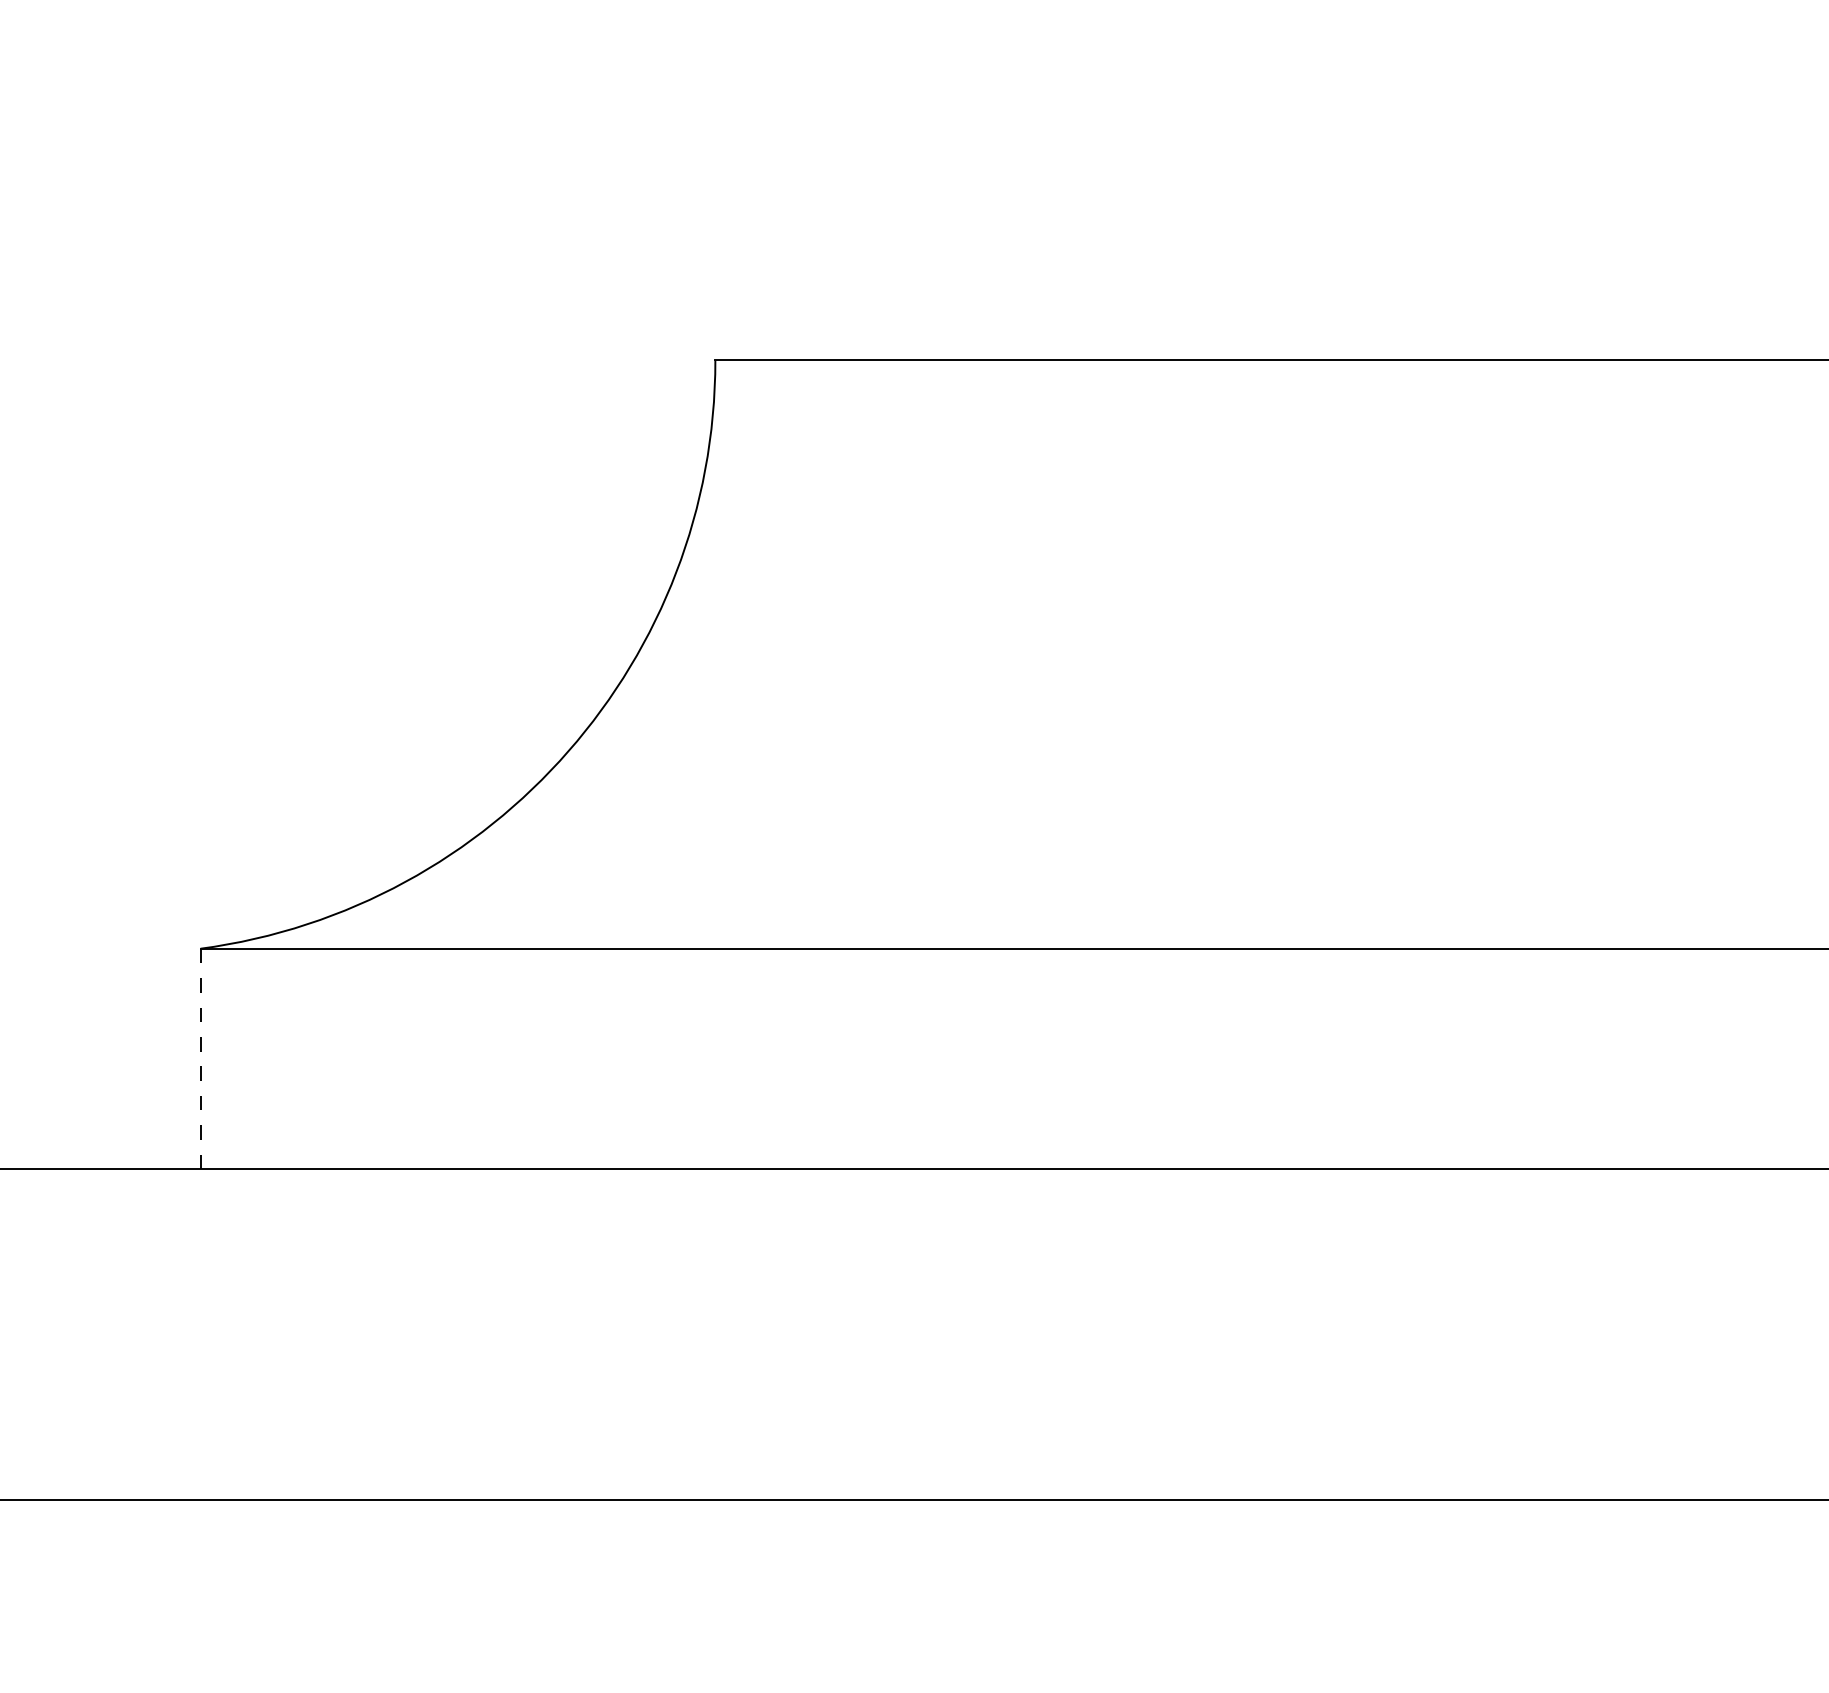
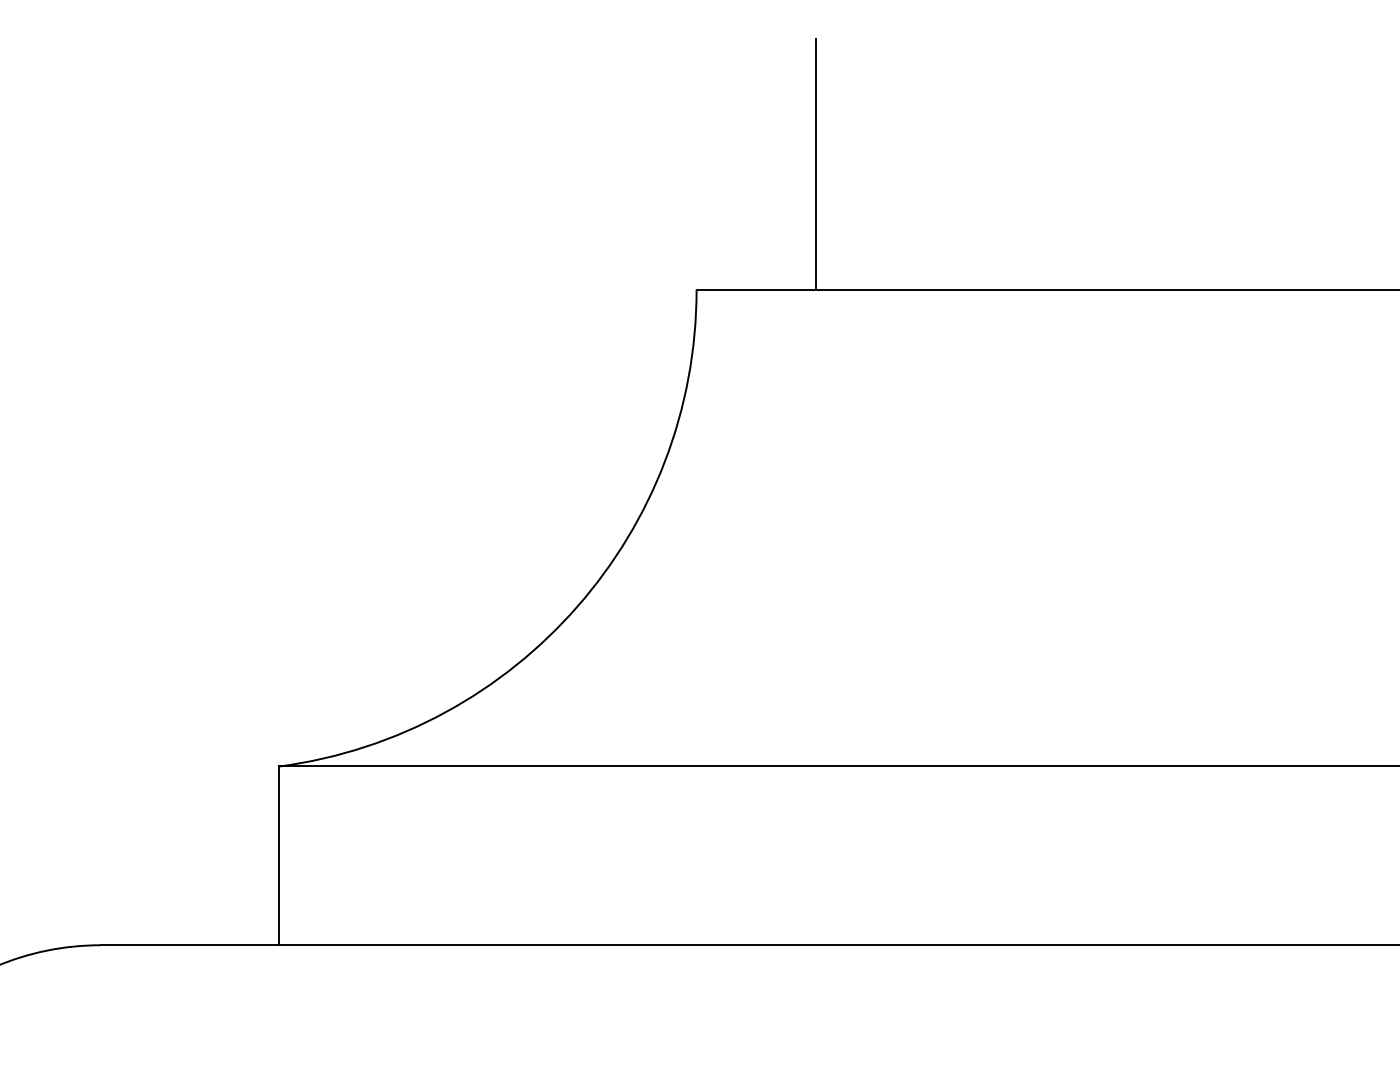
line: (862, 205) -> (815, 164), added
line: (200, 1059) -> (279, 856), dashed -> solid

